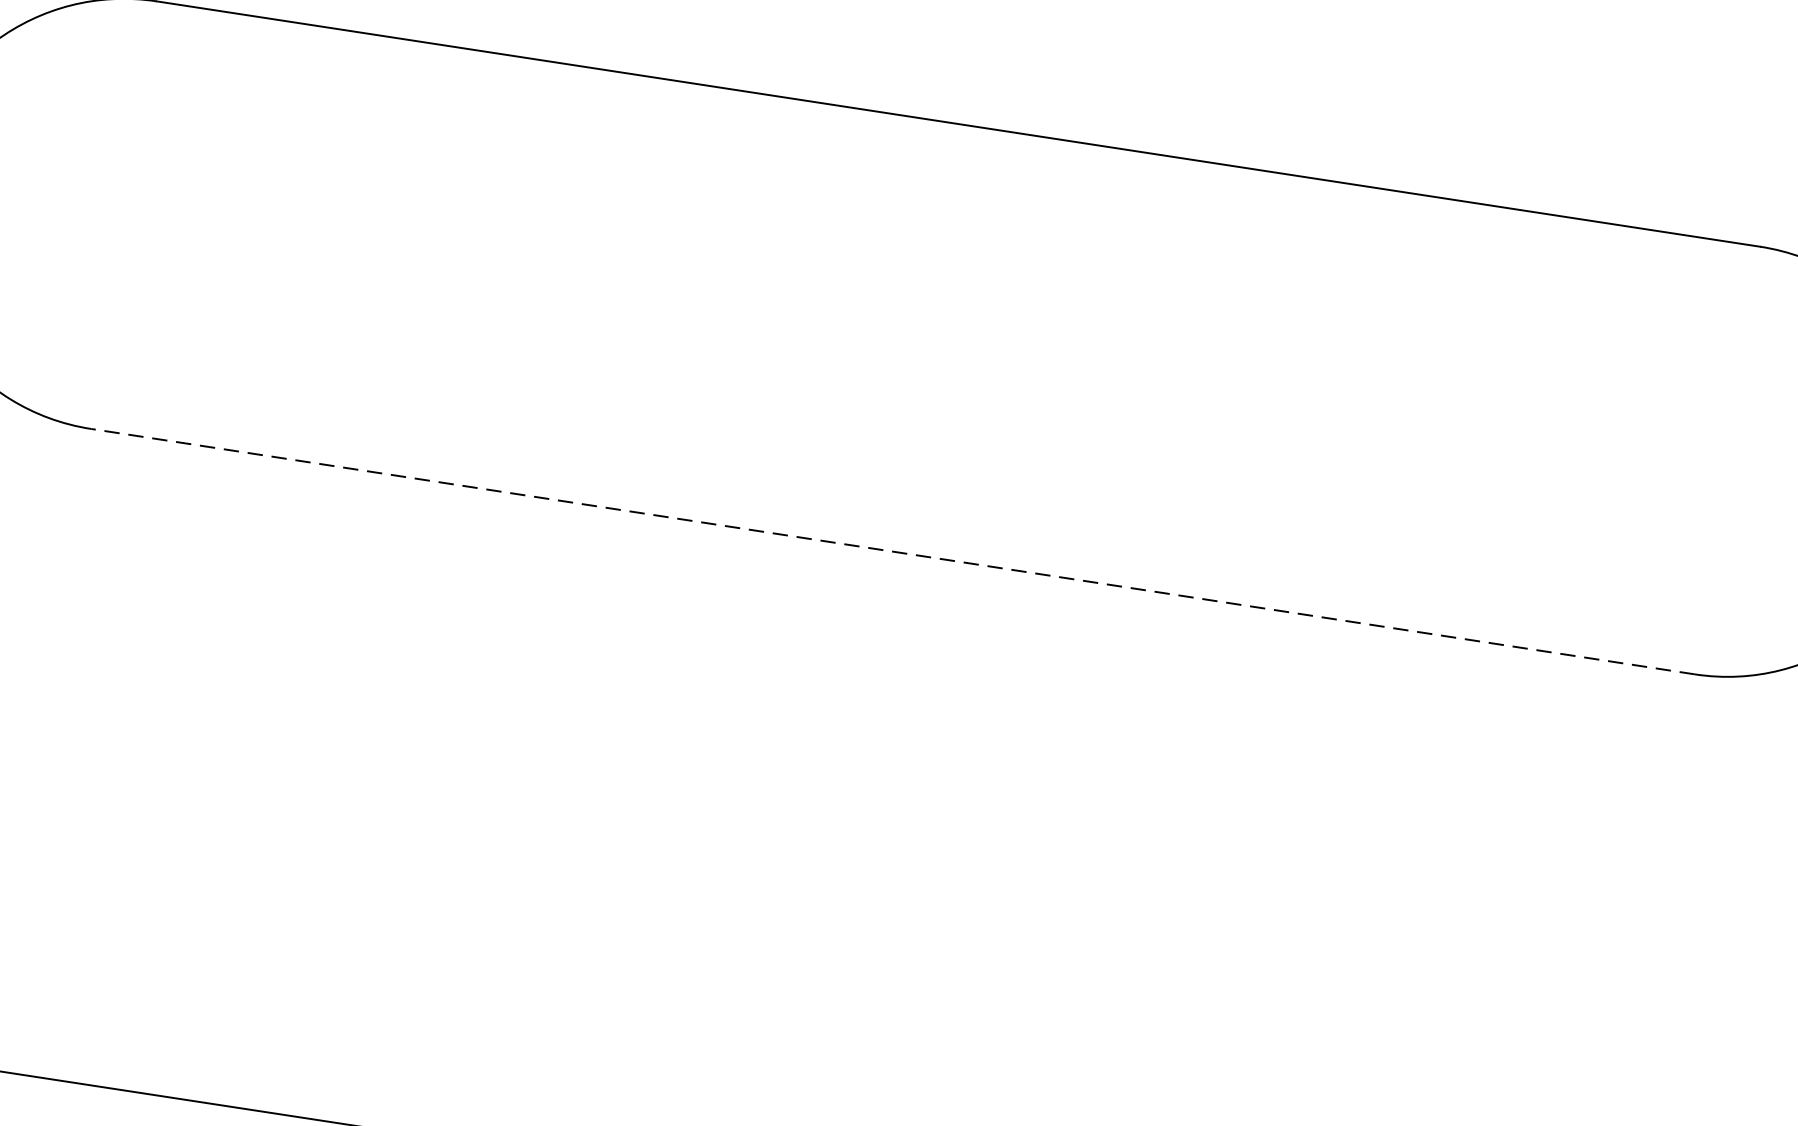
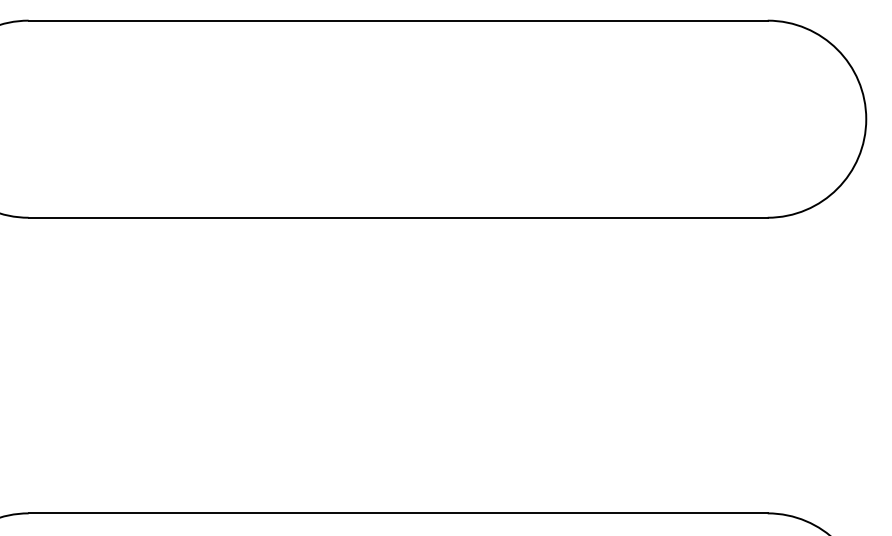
line: (893, 551) -> (398, 217), dashed -> solid

